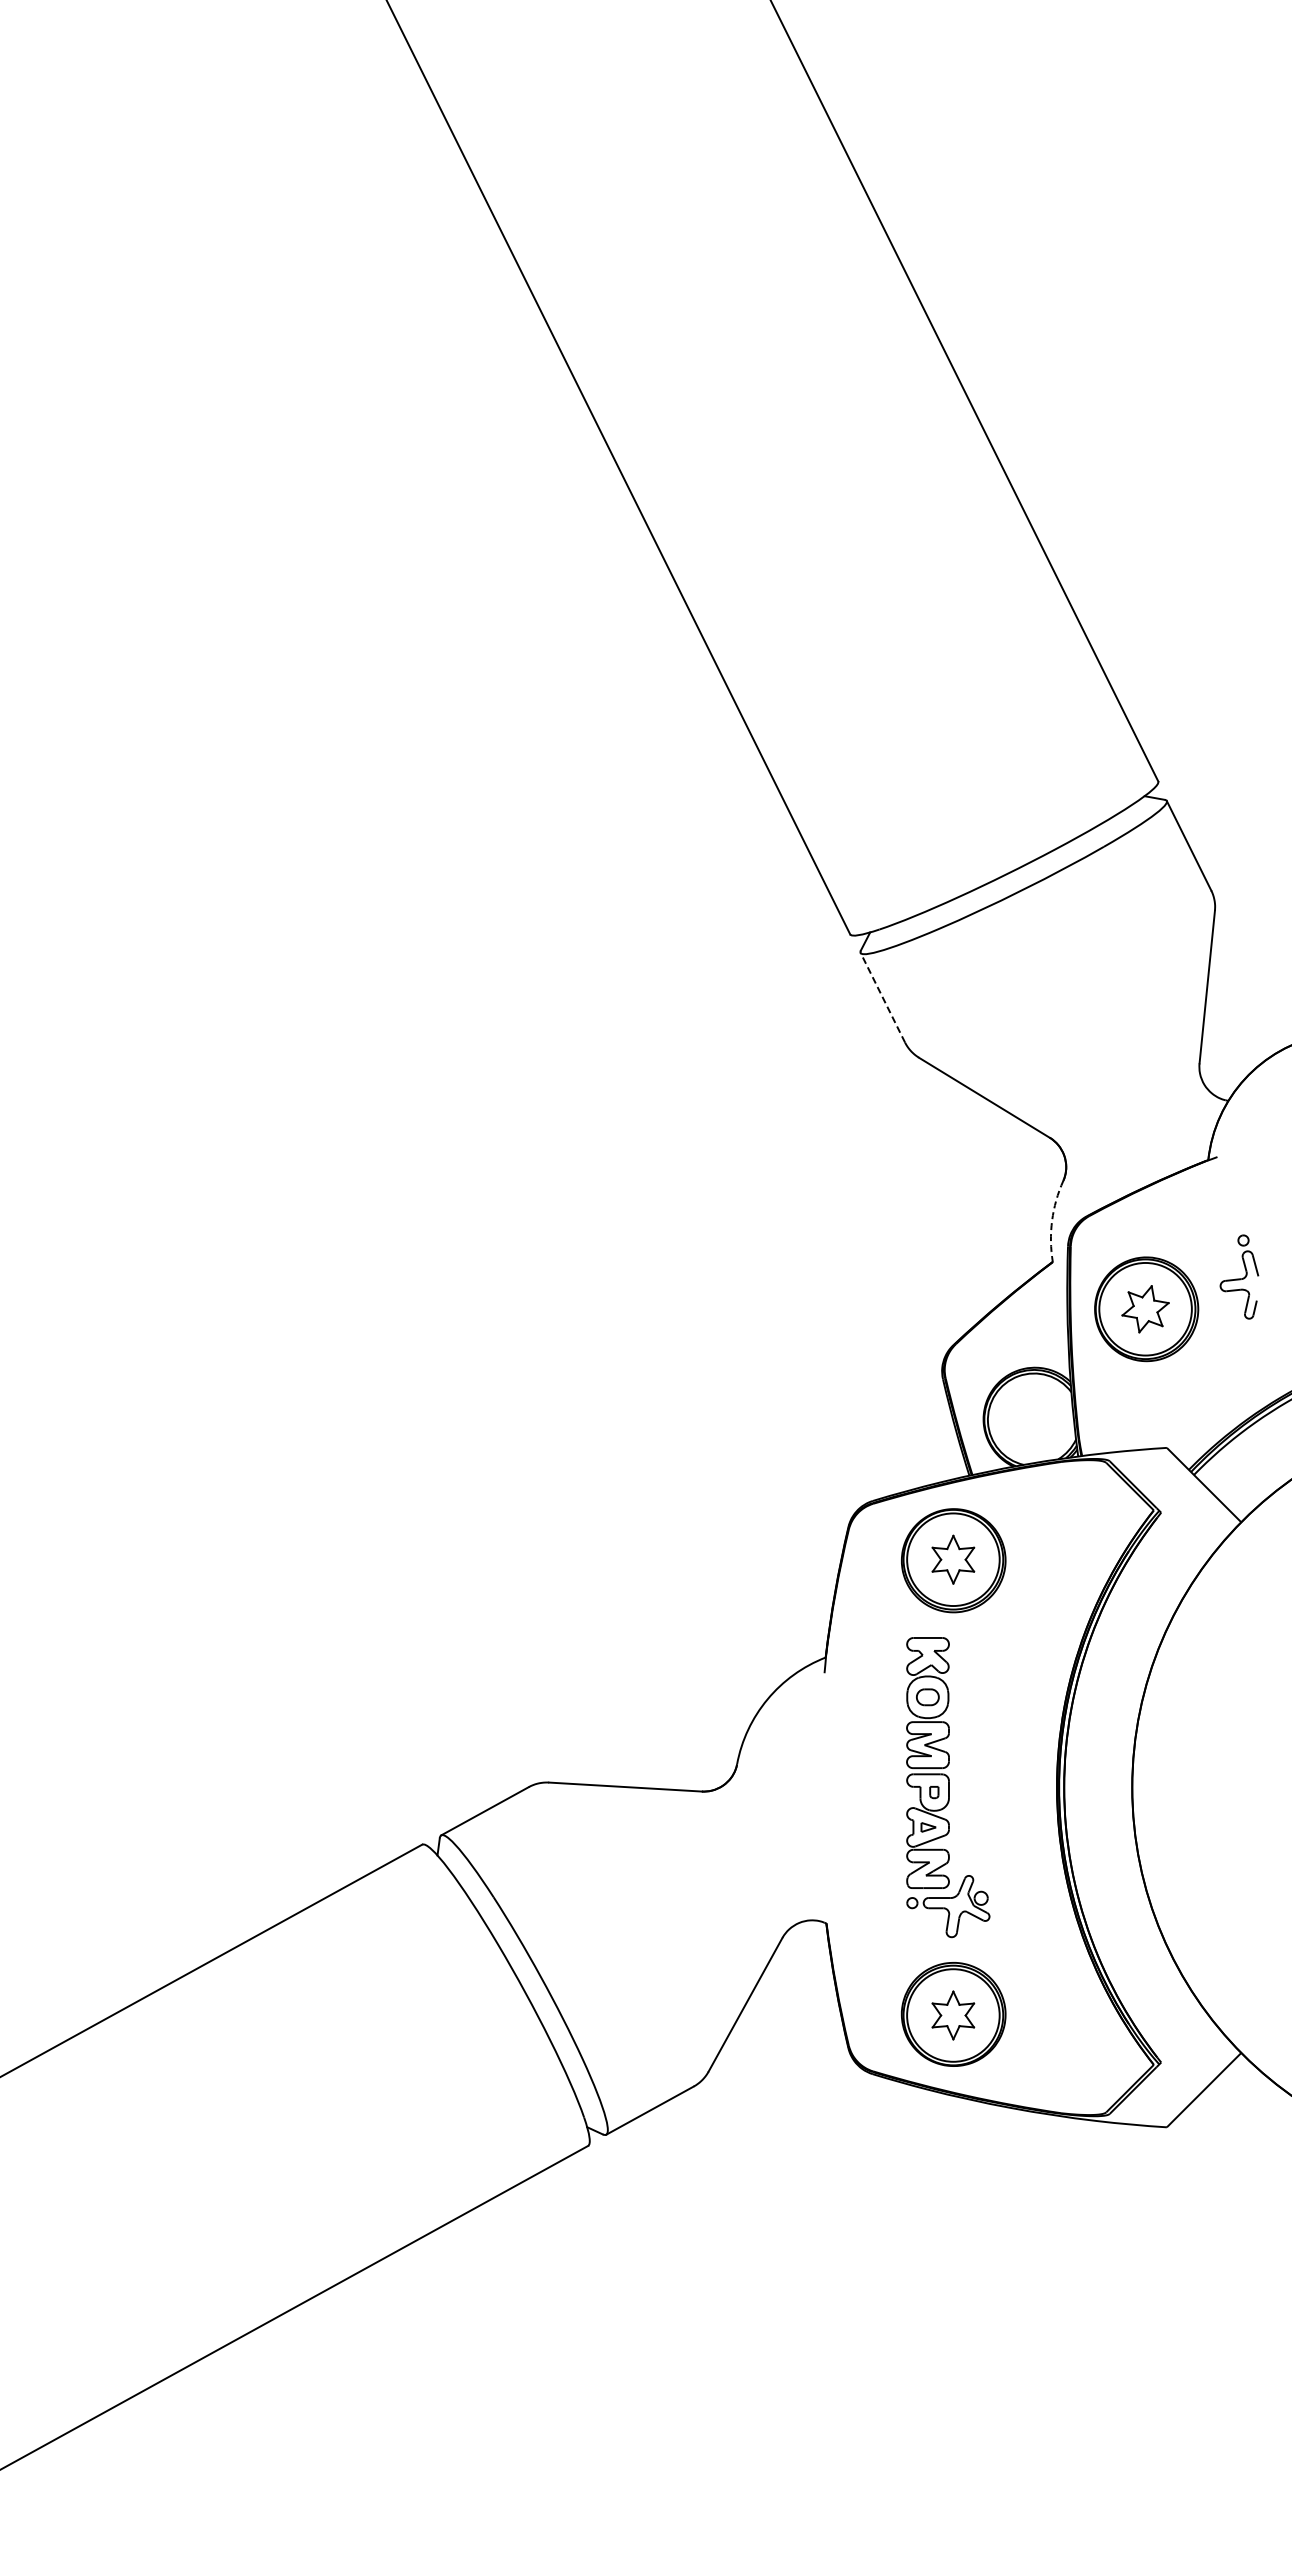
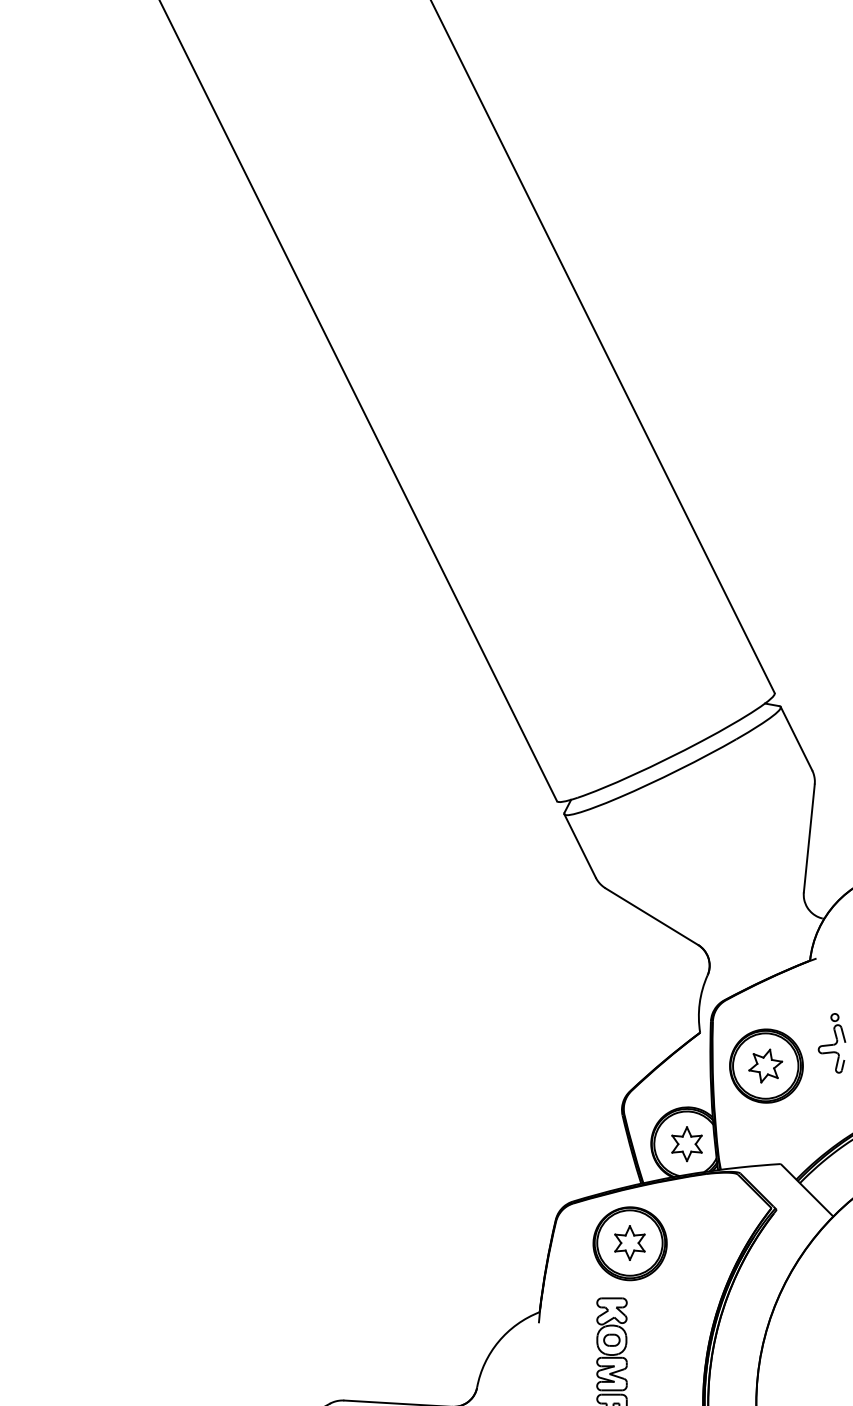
line: (882, 997) -> (579, 845), dashed -> solid
arc: (1052, 1220) -> (699, 1003), dashed -> solid
part: (1033, 1419) -> (686, 1143), added

